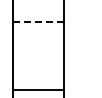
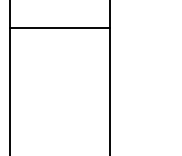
line: (38, 22) -> (59, 28), dashed -> solid

